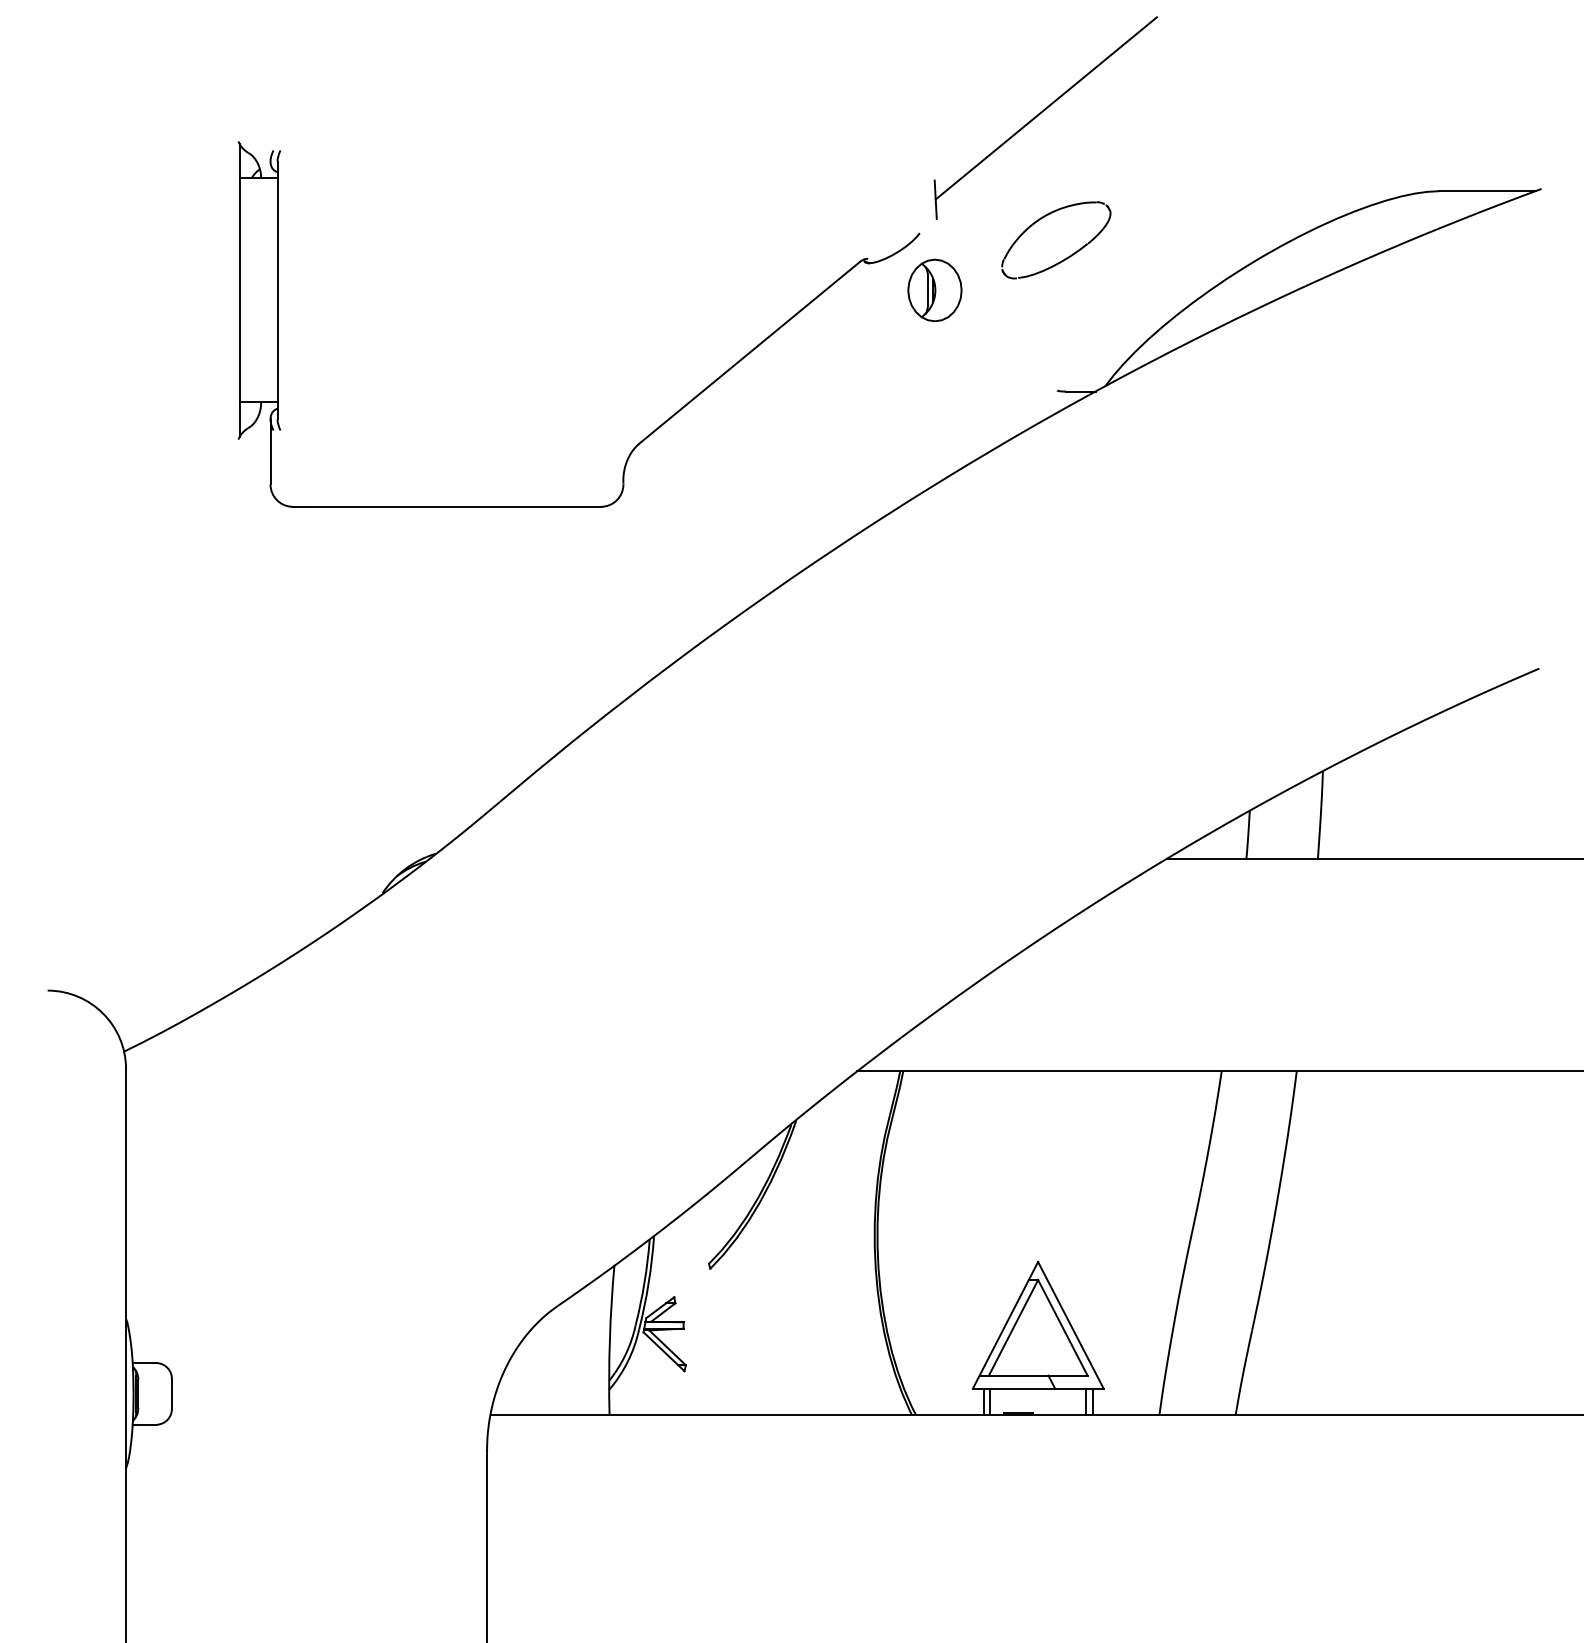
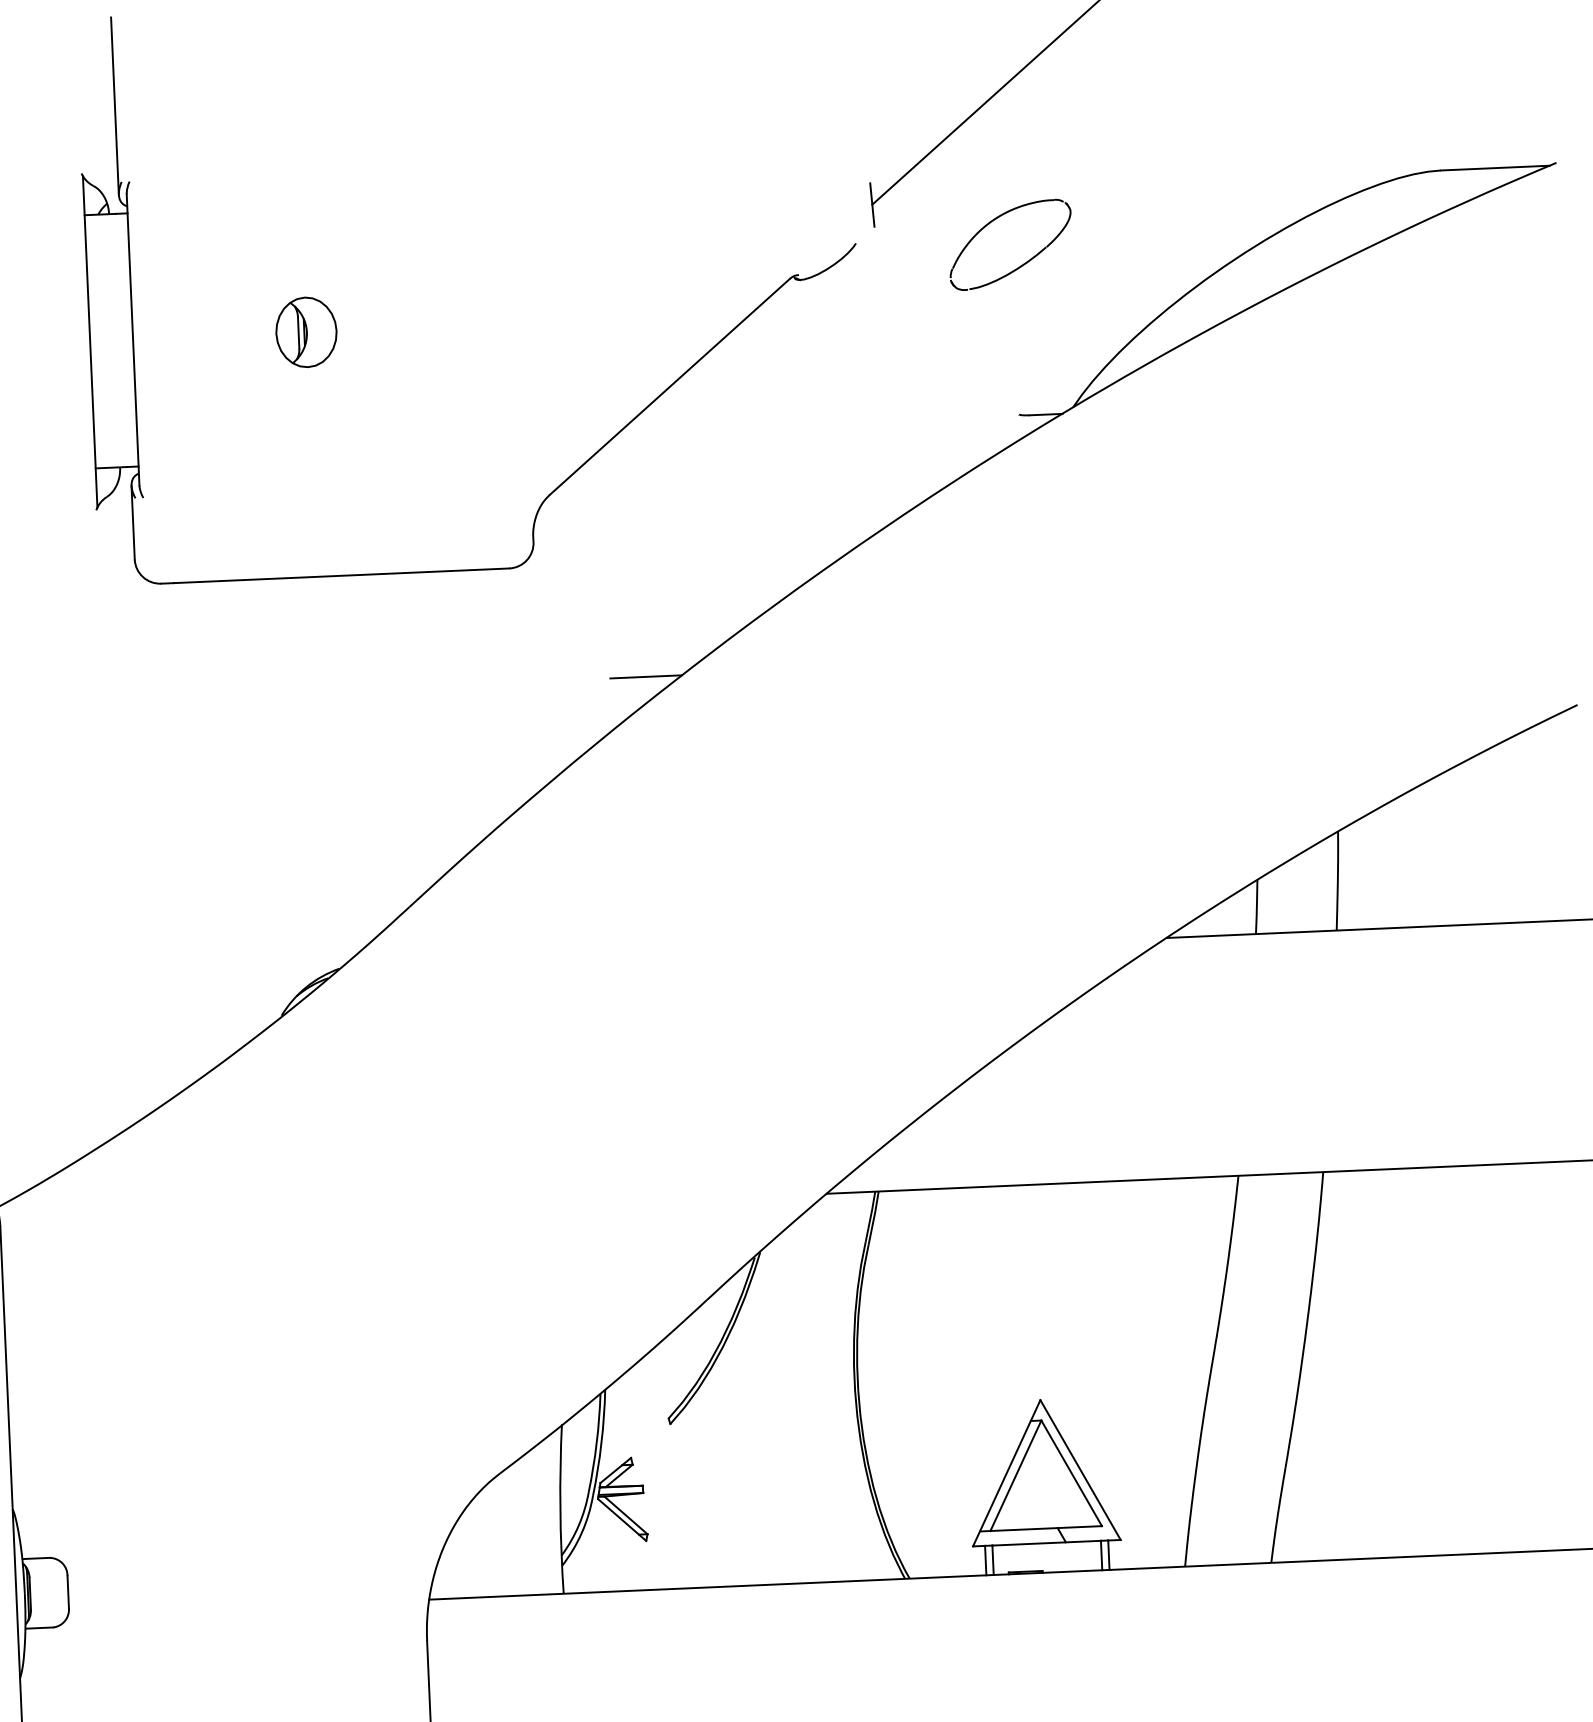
line: (270, 82) -> (114, 105), added
part: (934, 290) -> (305, 332), moved
line: (717, 607) -> (645, 676), added

